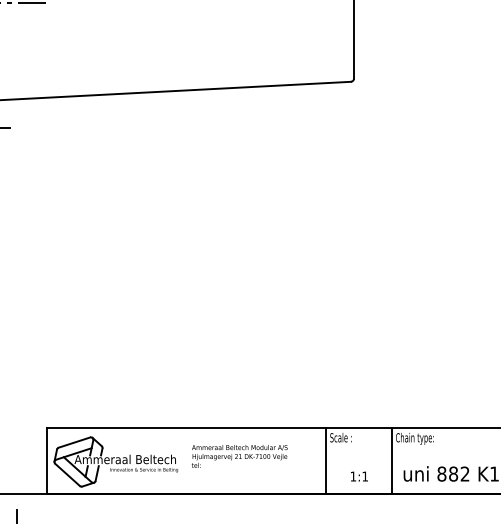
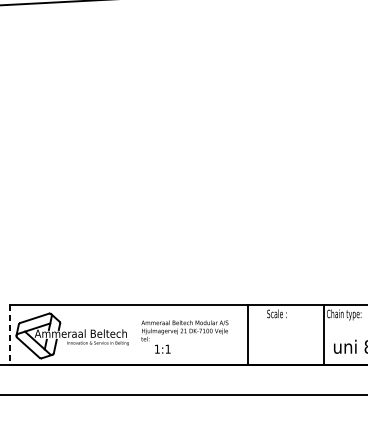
line: (46, 460) -> (9, 334), solid -> dashed
line: (326, 460) -> (248, 334), moved
text: (359, 476) -> (162, 349), moved

